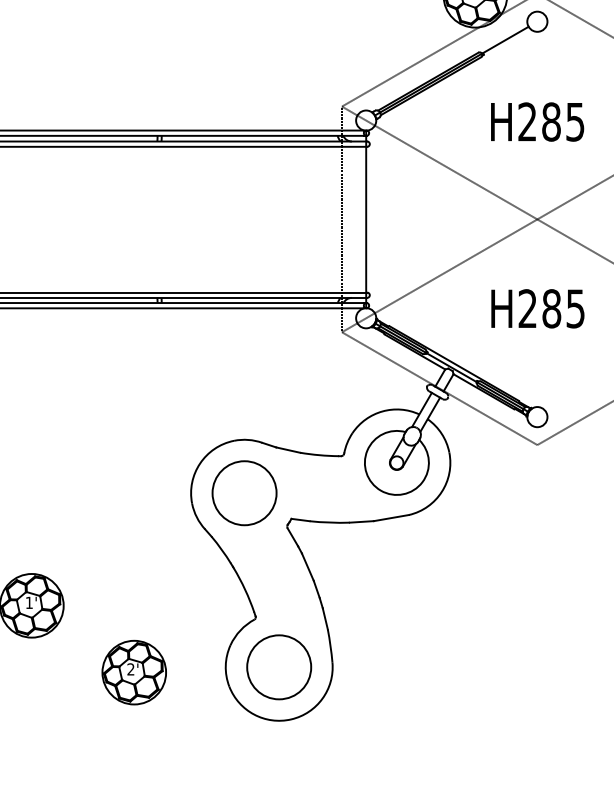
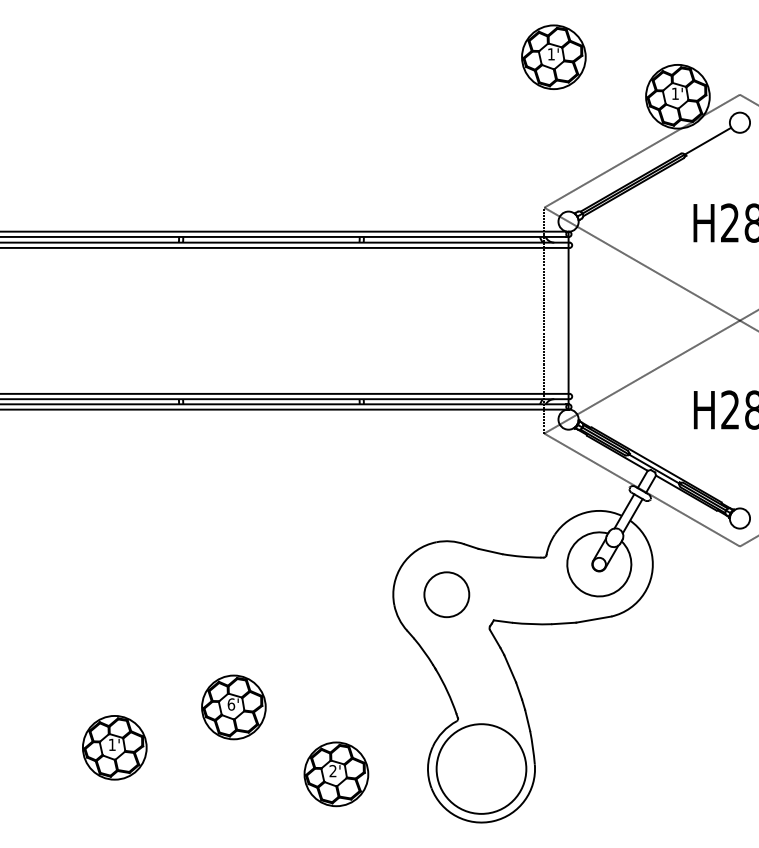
circle: (244, 492) -> (446, 594), size x0.7
text: (29, 602) -> (231, 704), 1' -> 6'
circle: (279, 667) -> (481, 769), size x1.4

